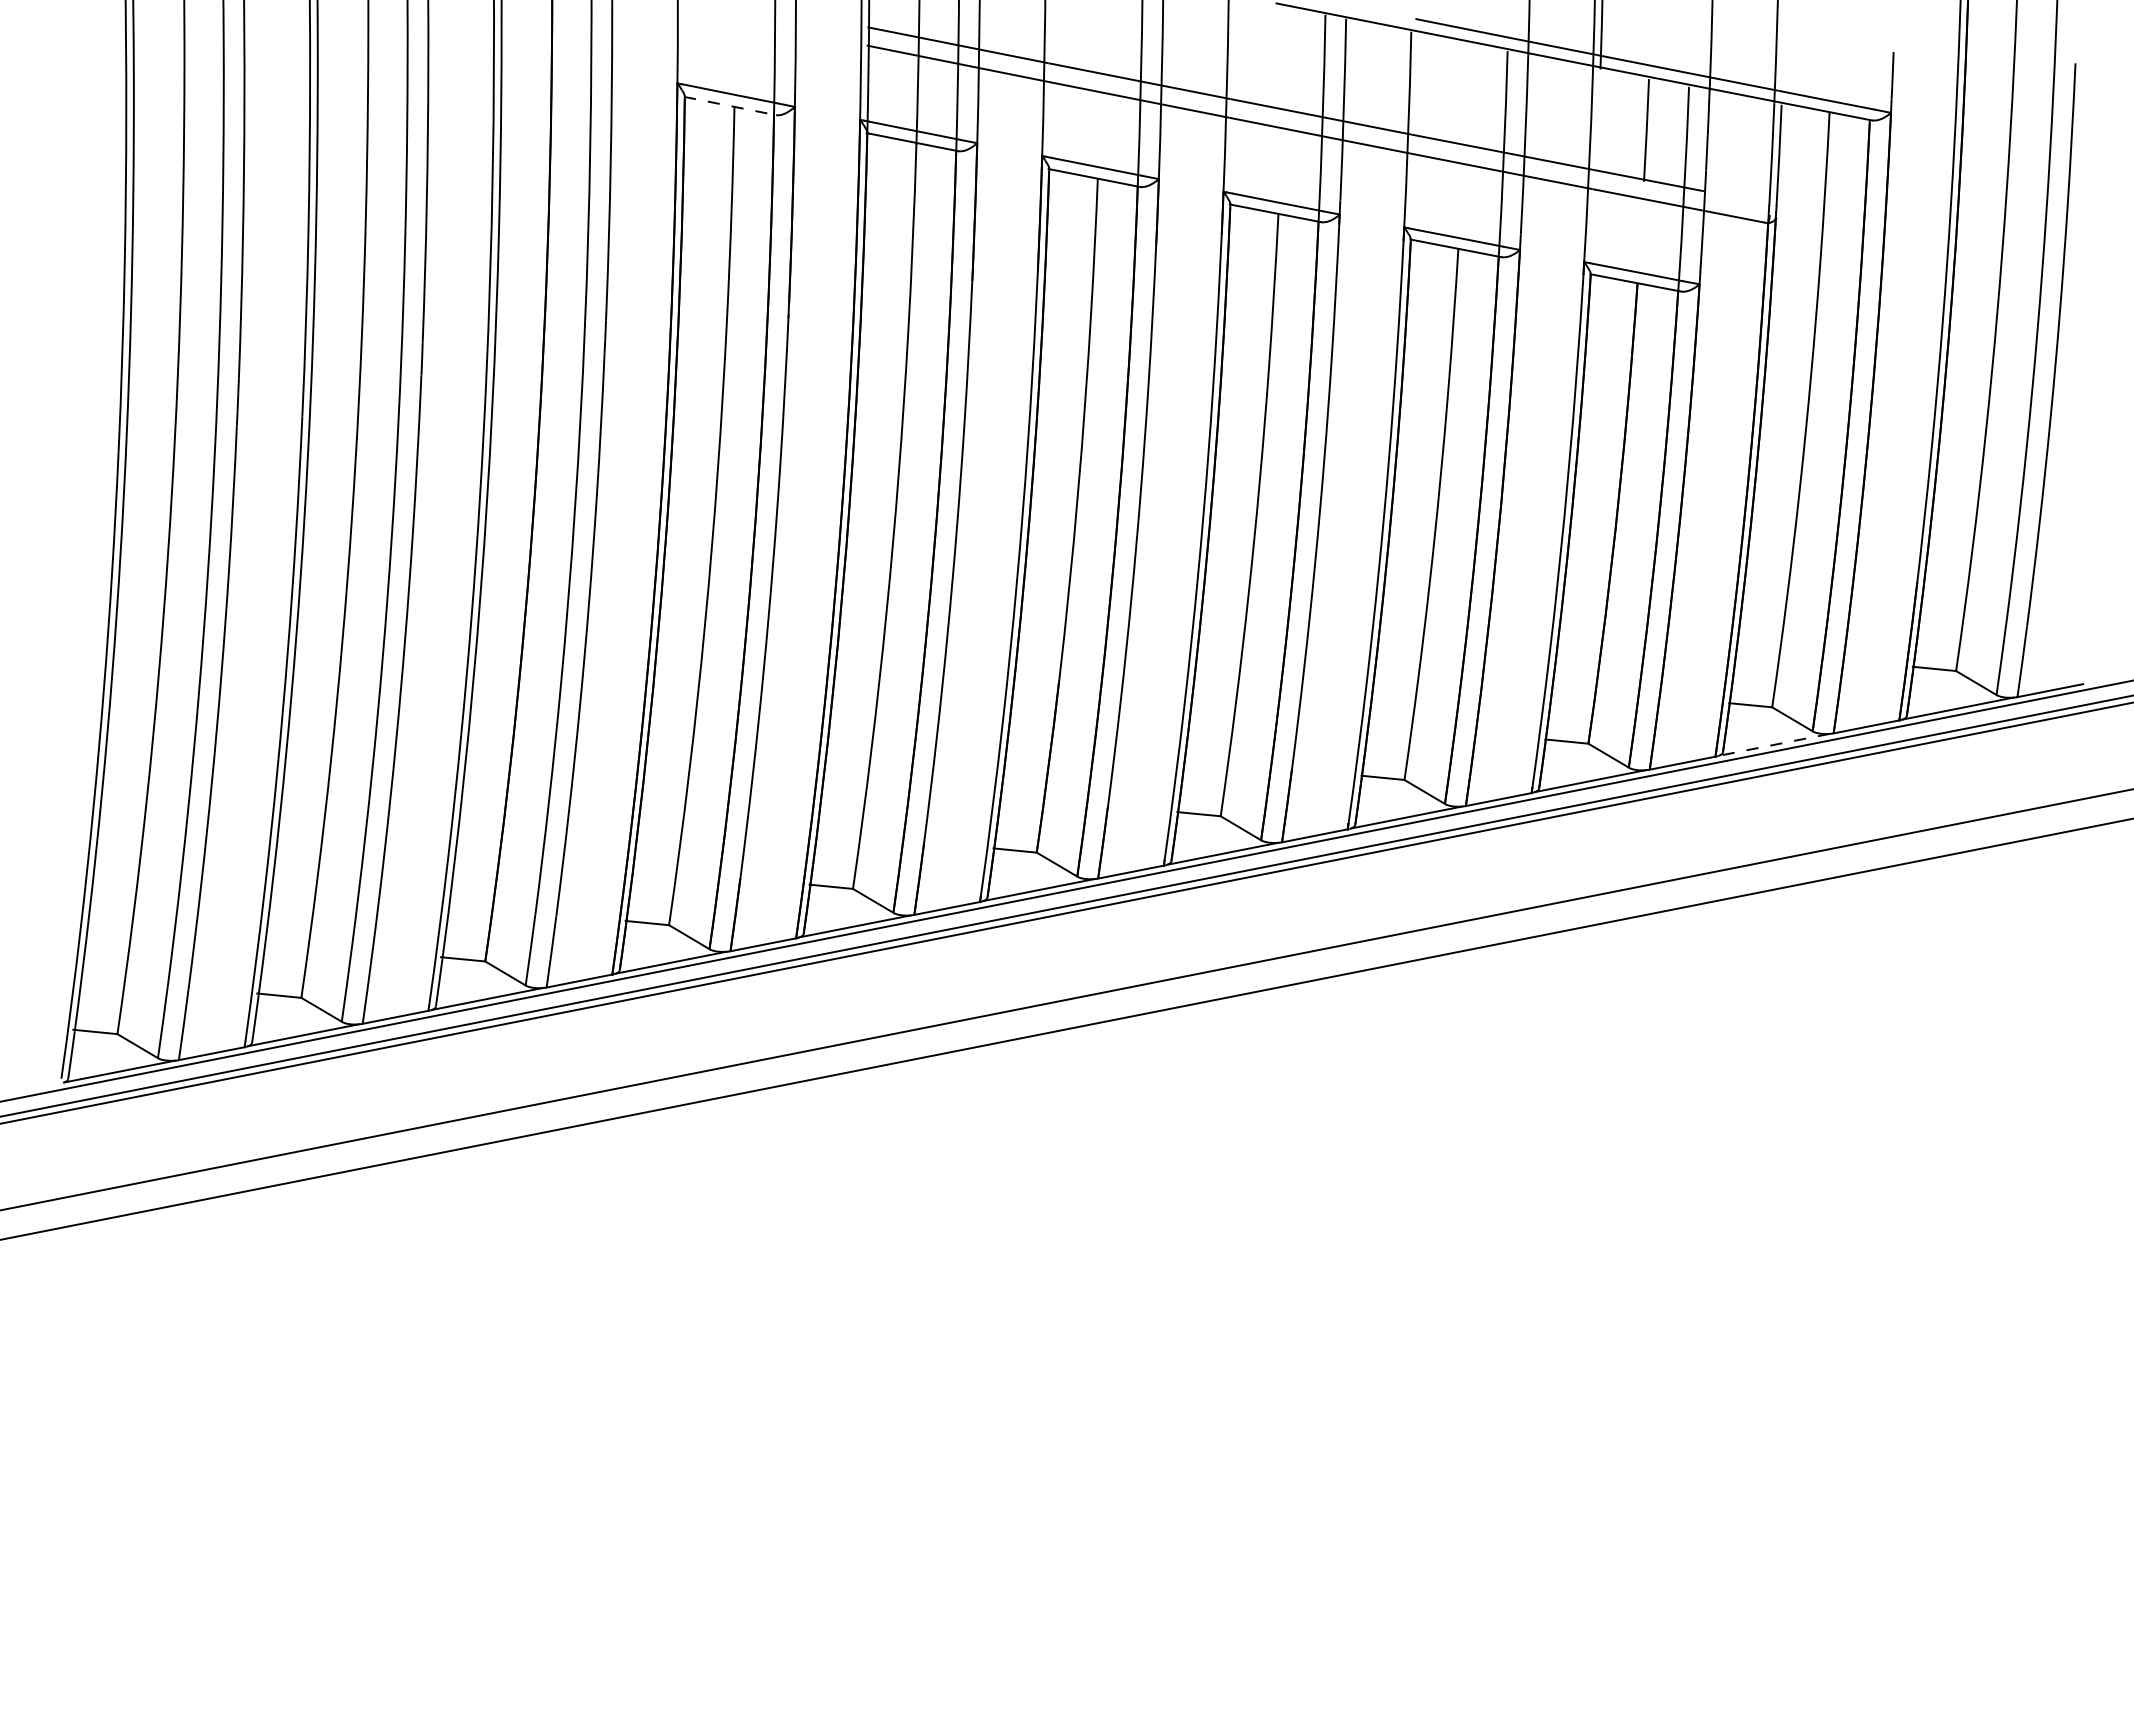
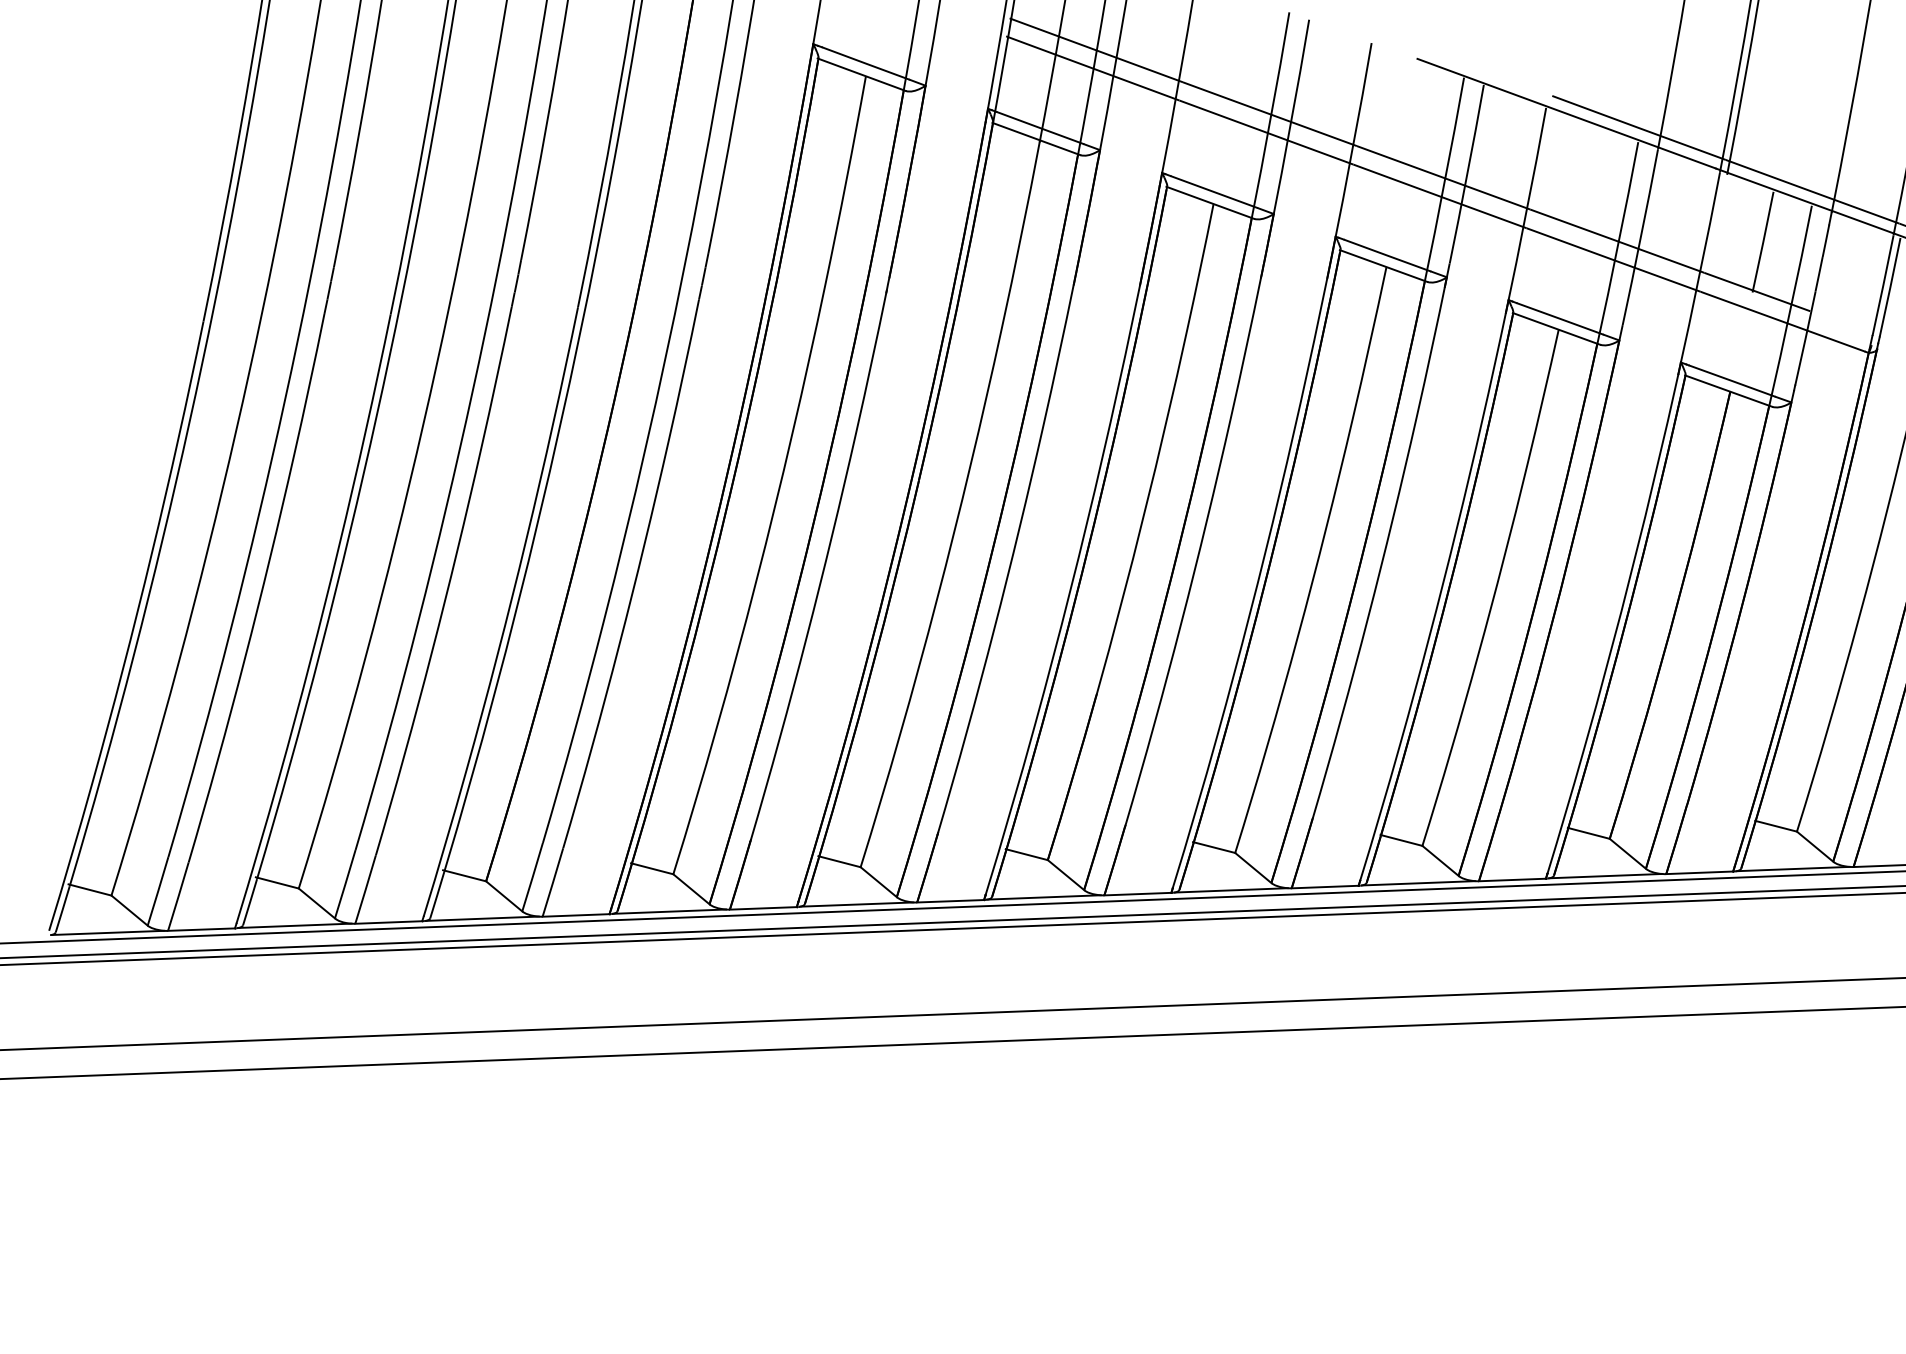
line: (730, 106) -> (862, 75), dashed -> solid
line: (1774, 744) -> (1793, 868), dashed -> solid

